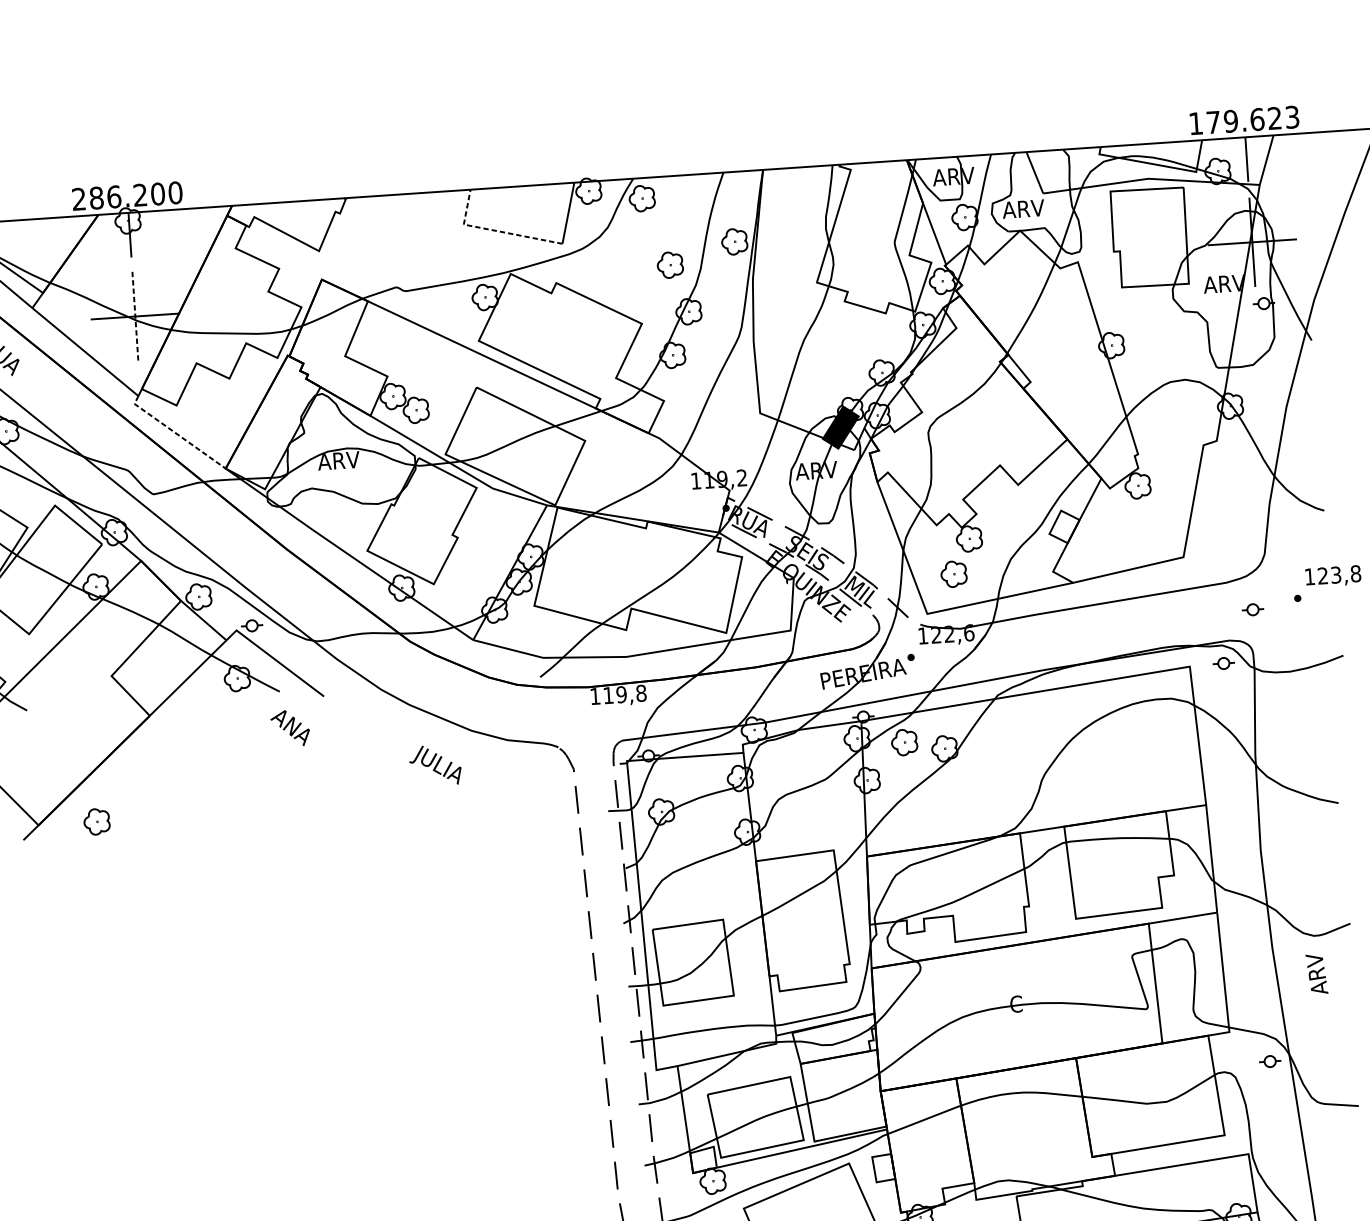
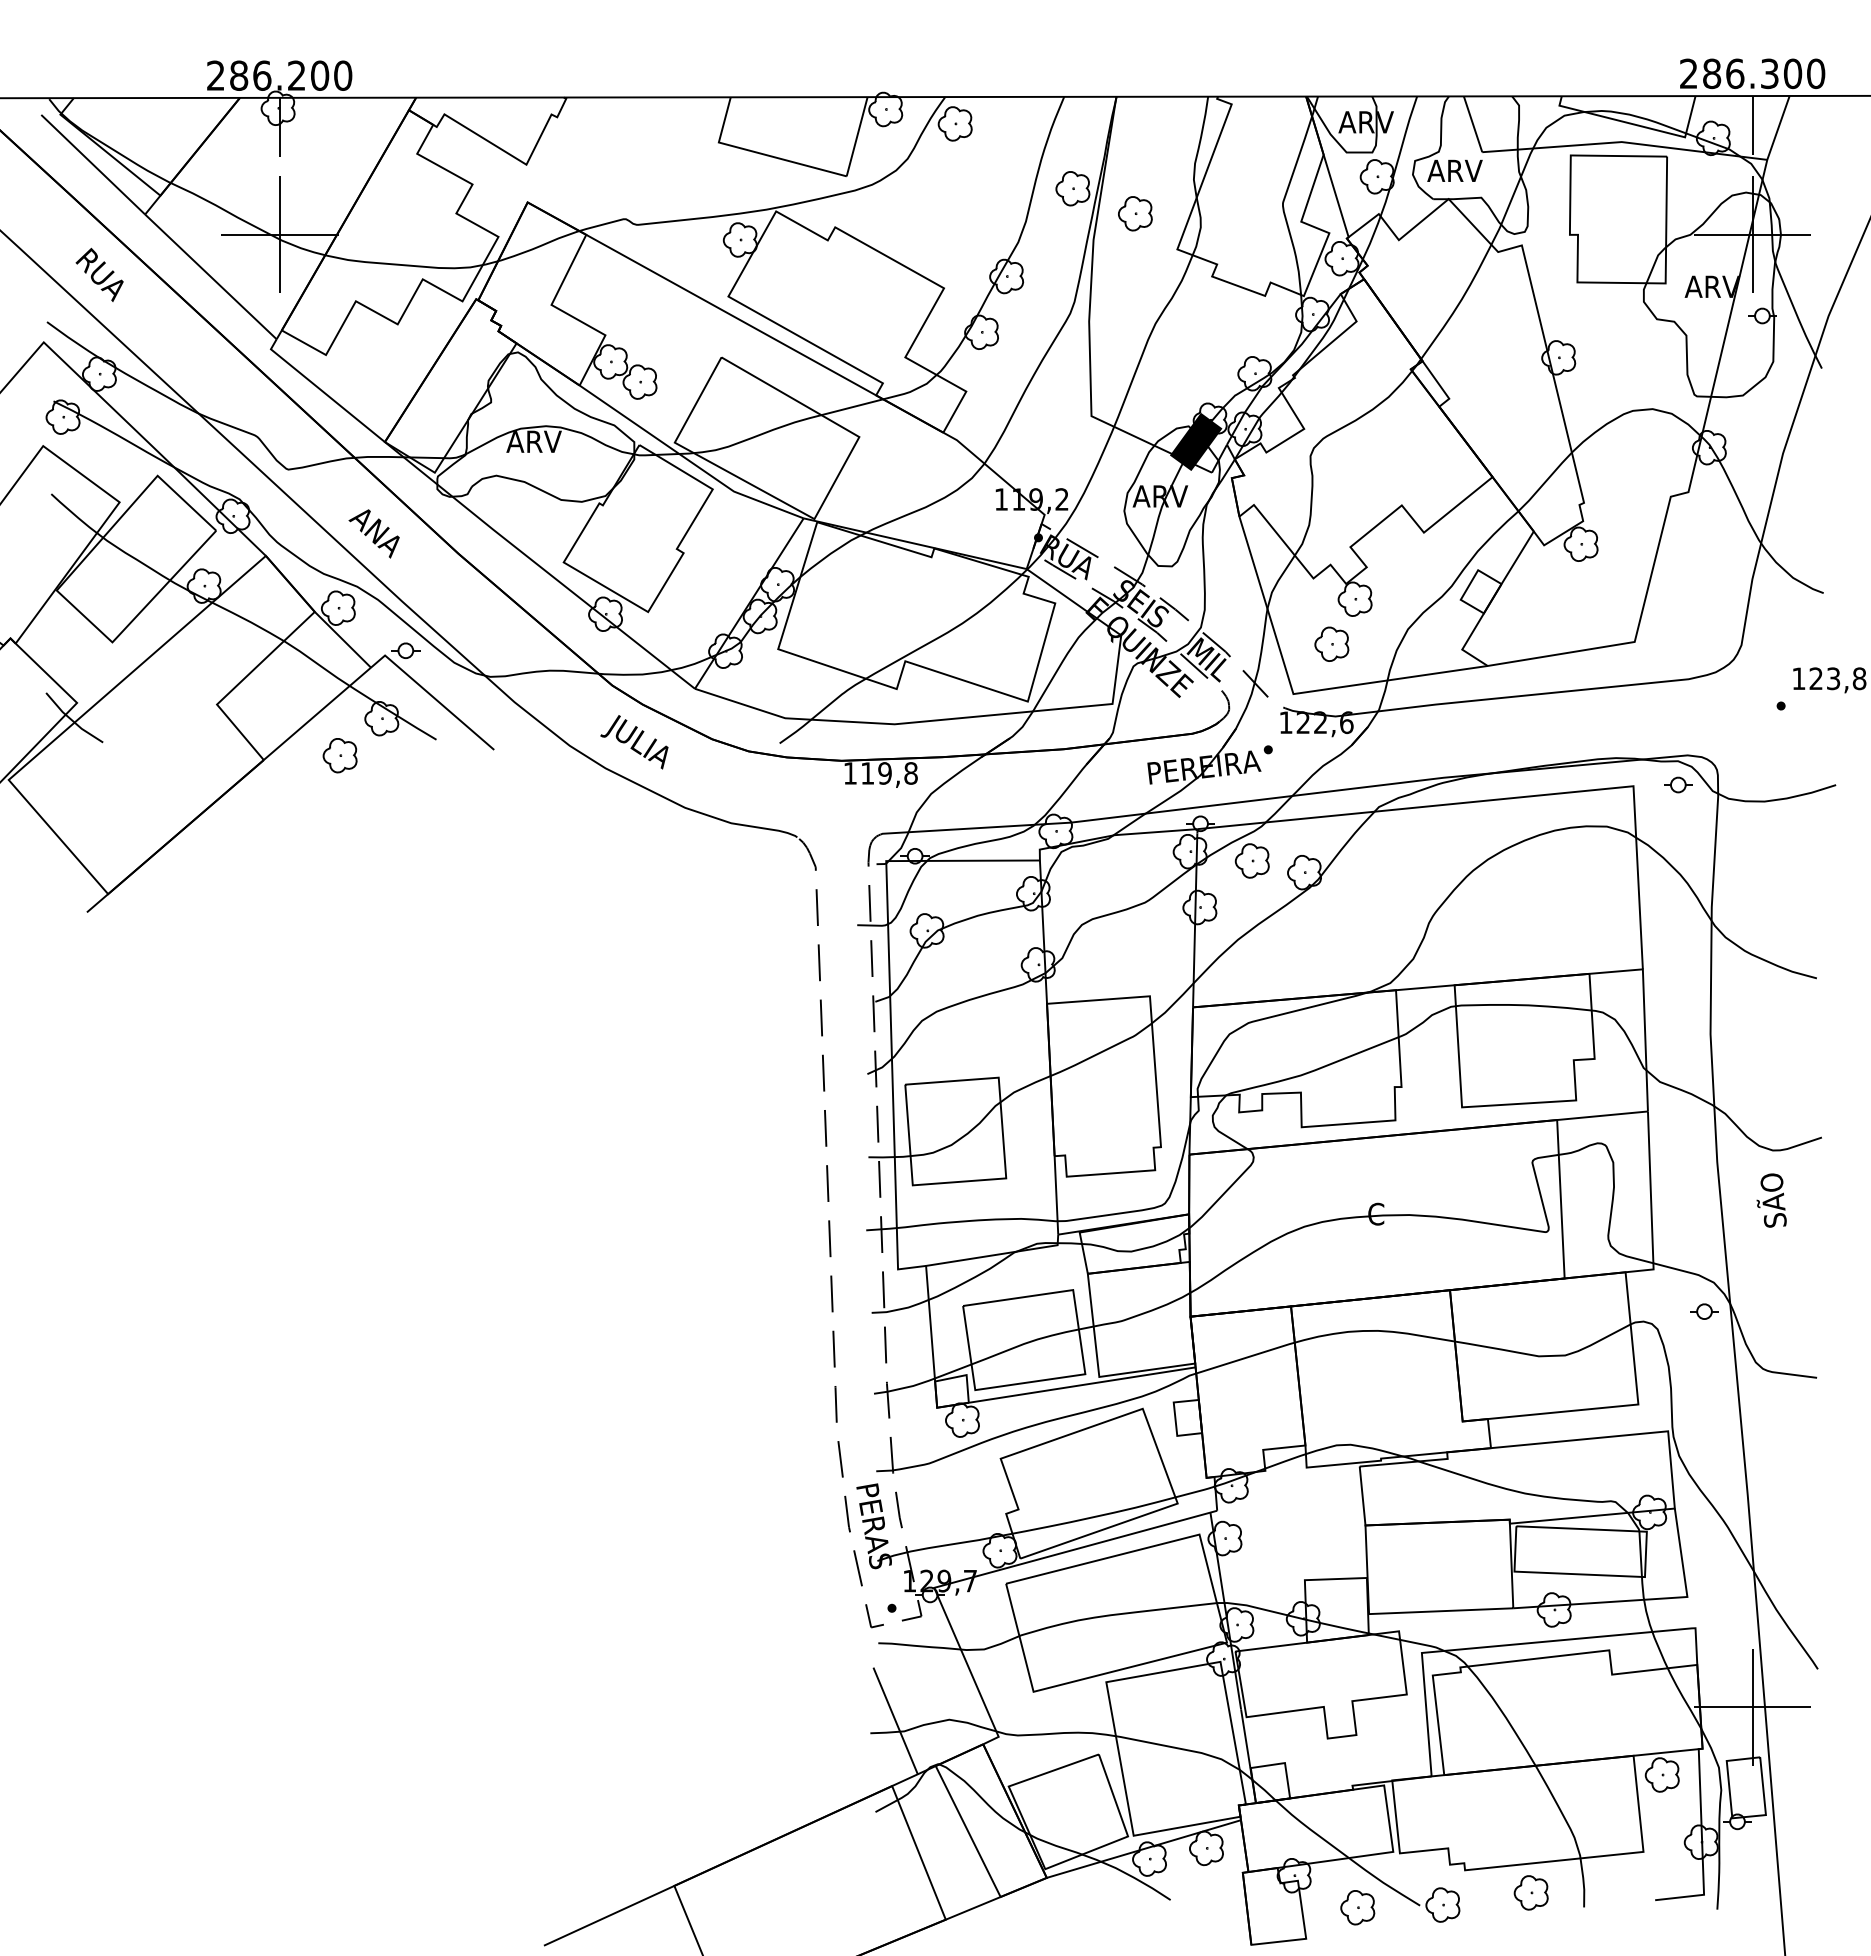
text: (1244, 120) -> (1752, 73), 179.623 -> 286.300
line: (495, 230) -> (759, 153), dashed -> solid
part: (670, 264) -> (1135, 213), moved
line: (135, 316) -> (279, 234), dashed -> solid
line: (175, 433) -> (322, 391), dashed -> solid
part: (1253, 609) -> (1721, 716), removed
text: (289, 728) -> (373, 533), moved
text: (435, 765) -> (634, 742), moved
part: (96, 821) -> (339, 755), moved
text: (1315, 973) -> (1771, 1200), ARV -> SÃO

